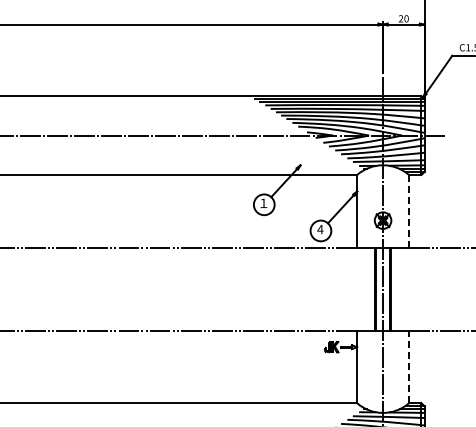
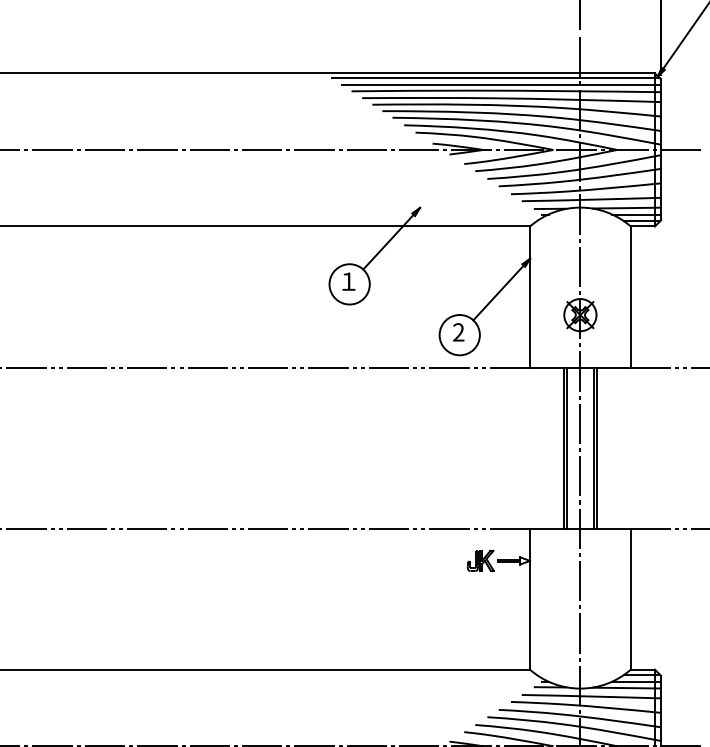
line: (409, 211) -> (631, 297), dashed -> solid
text: (320, 229) -> (458, 332), 4 -> 2
line: (409, 366) -> (631, 598), dashed -> solid

